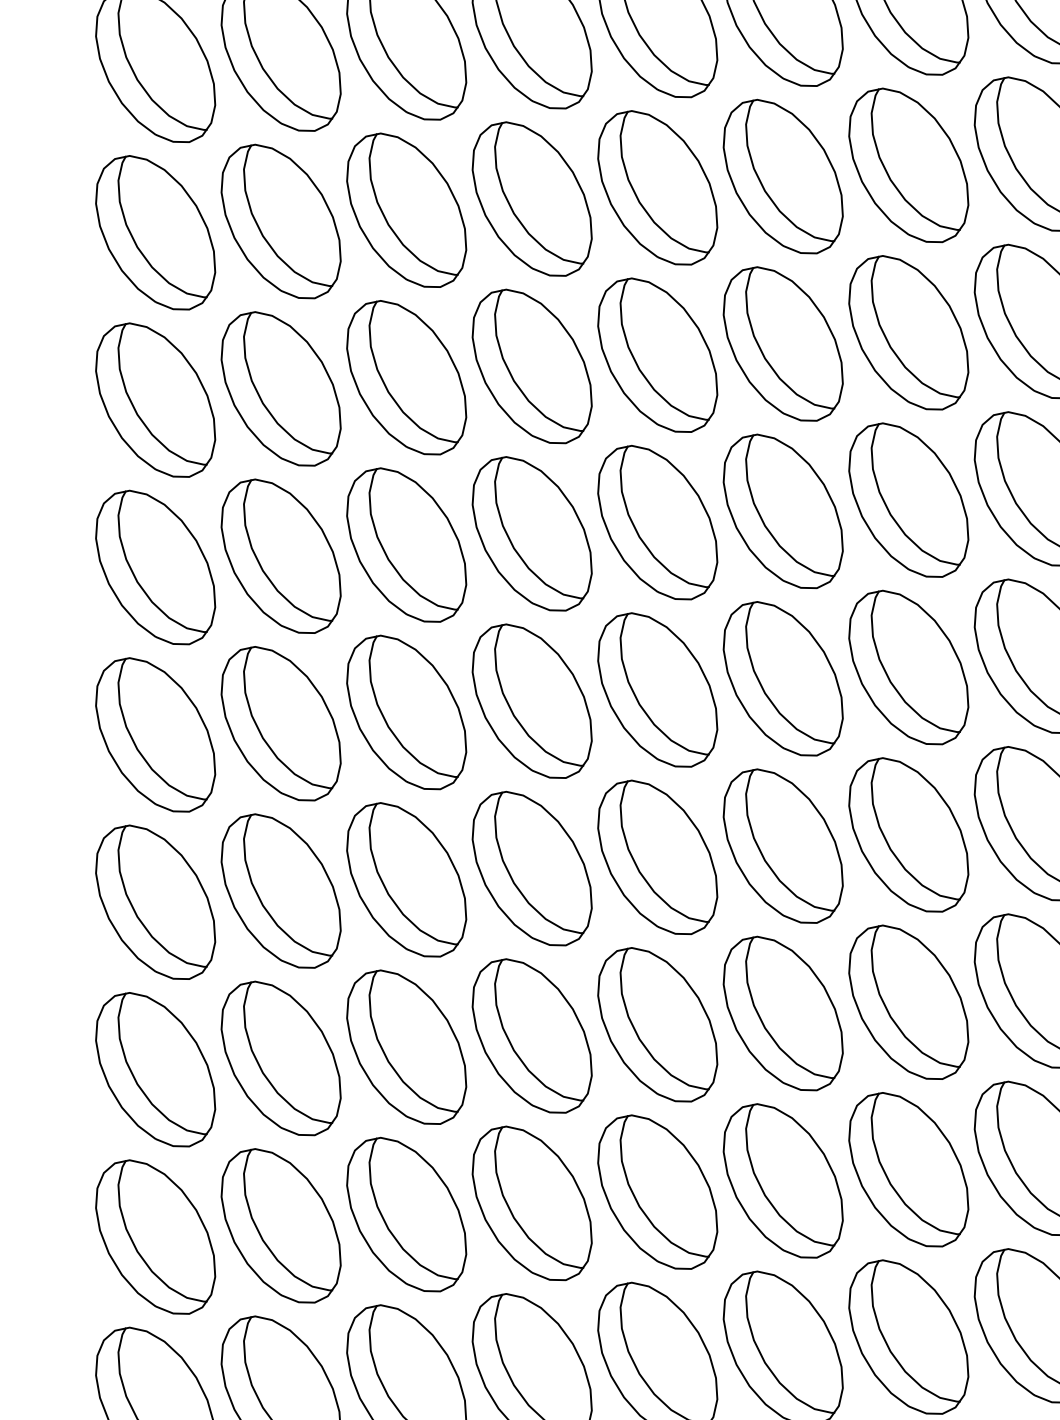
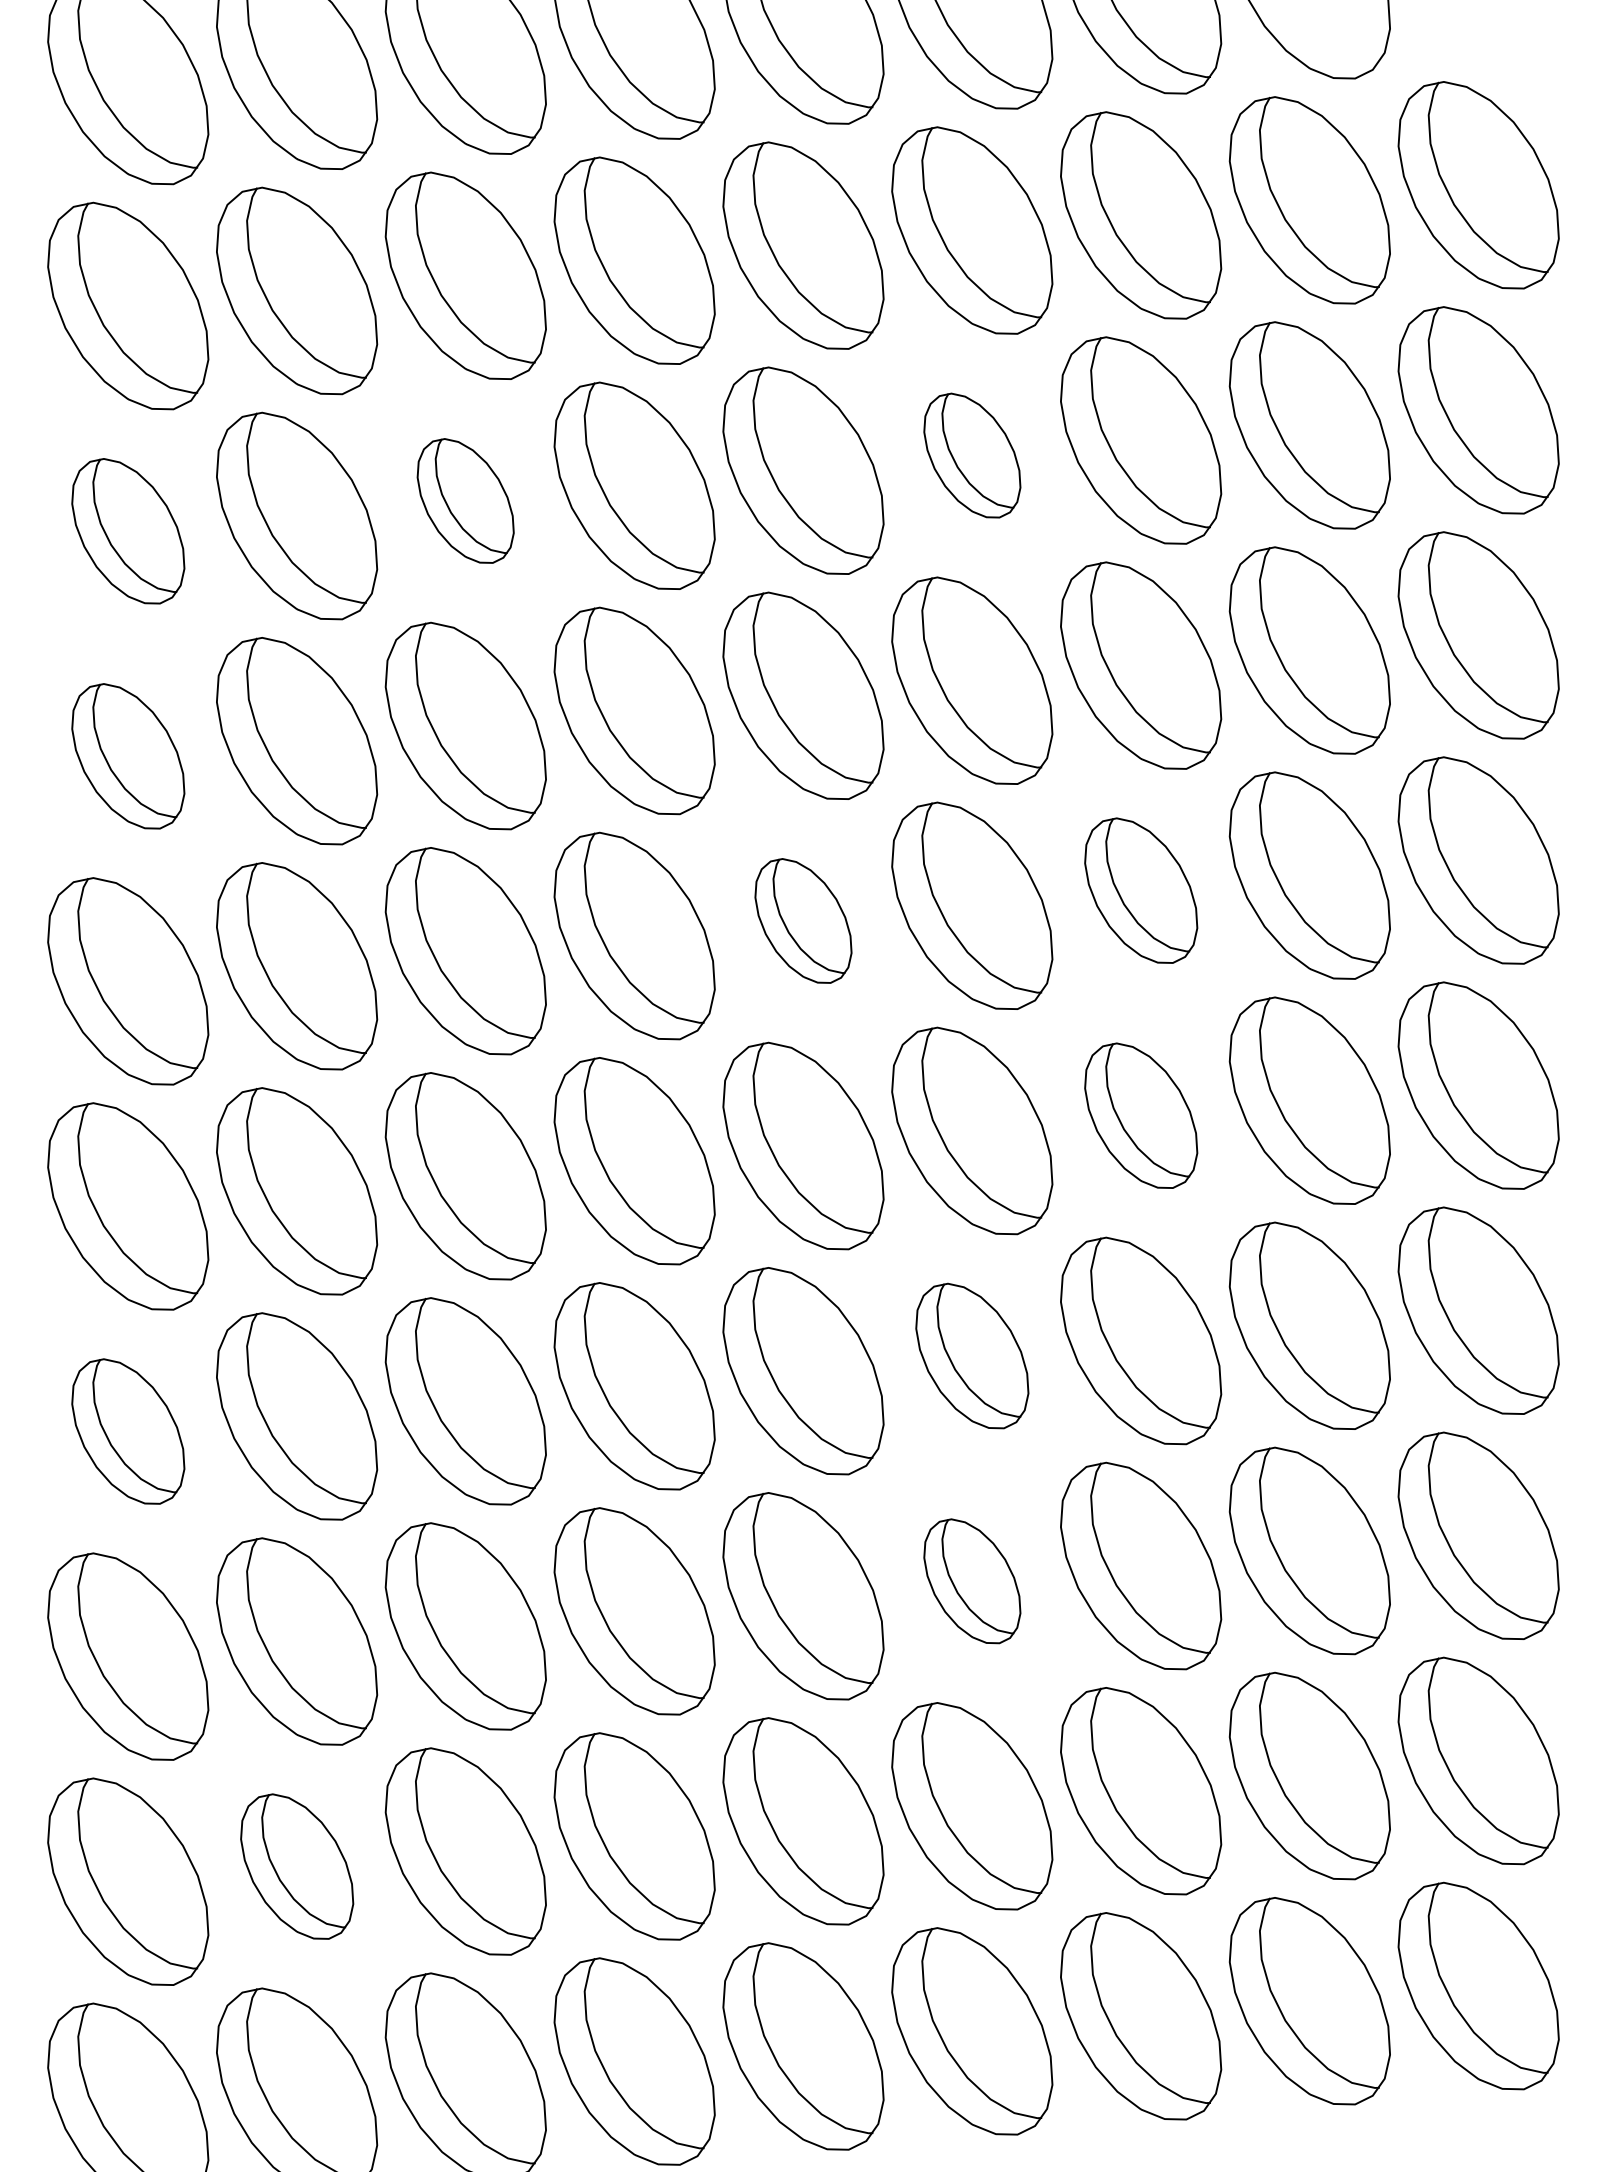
part: (783, 176) -> (972, 455), size x0.6
part: (406, 209) -> (465, 500), size x0.6
part: (155, 233) -> (128, 531), size x0.7
part: (155, 400) -> (128, 756), size x0.7
part: (909, 499) -> (1141, 890), size x0.7
part: (657, 522) -> (803, 920), size x0.6
part: (909, 667) -> (1141, 1115), size x0.7
part: (783, 845) -> (972, 1355), size x0.7
part: (155, 902) -> (128, 1431), size x0.7
part: (783, 1013) -> (972, 1581), size x0.6
part: (281, 1225) -> (297, 1866), size x0.7

